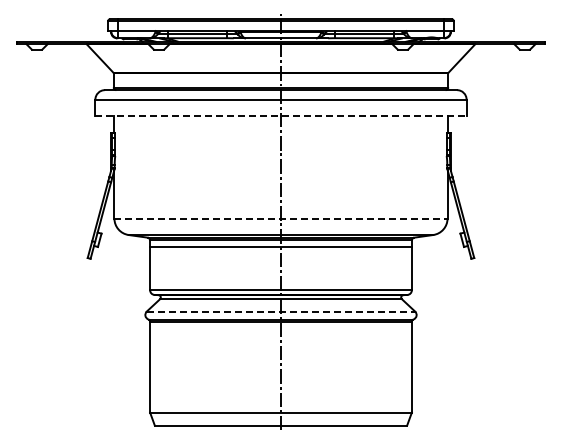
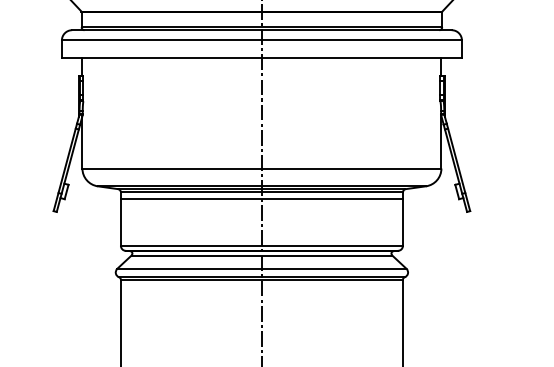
line: (281, 116) -> (262, 58), dashed -> solid
line: (281, 218) -> (262, 168), dashed -> solid
line: (281, 311) -> (262, 268), dashed -> solid

